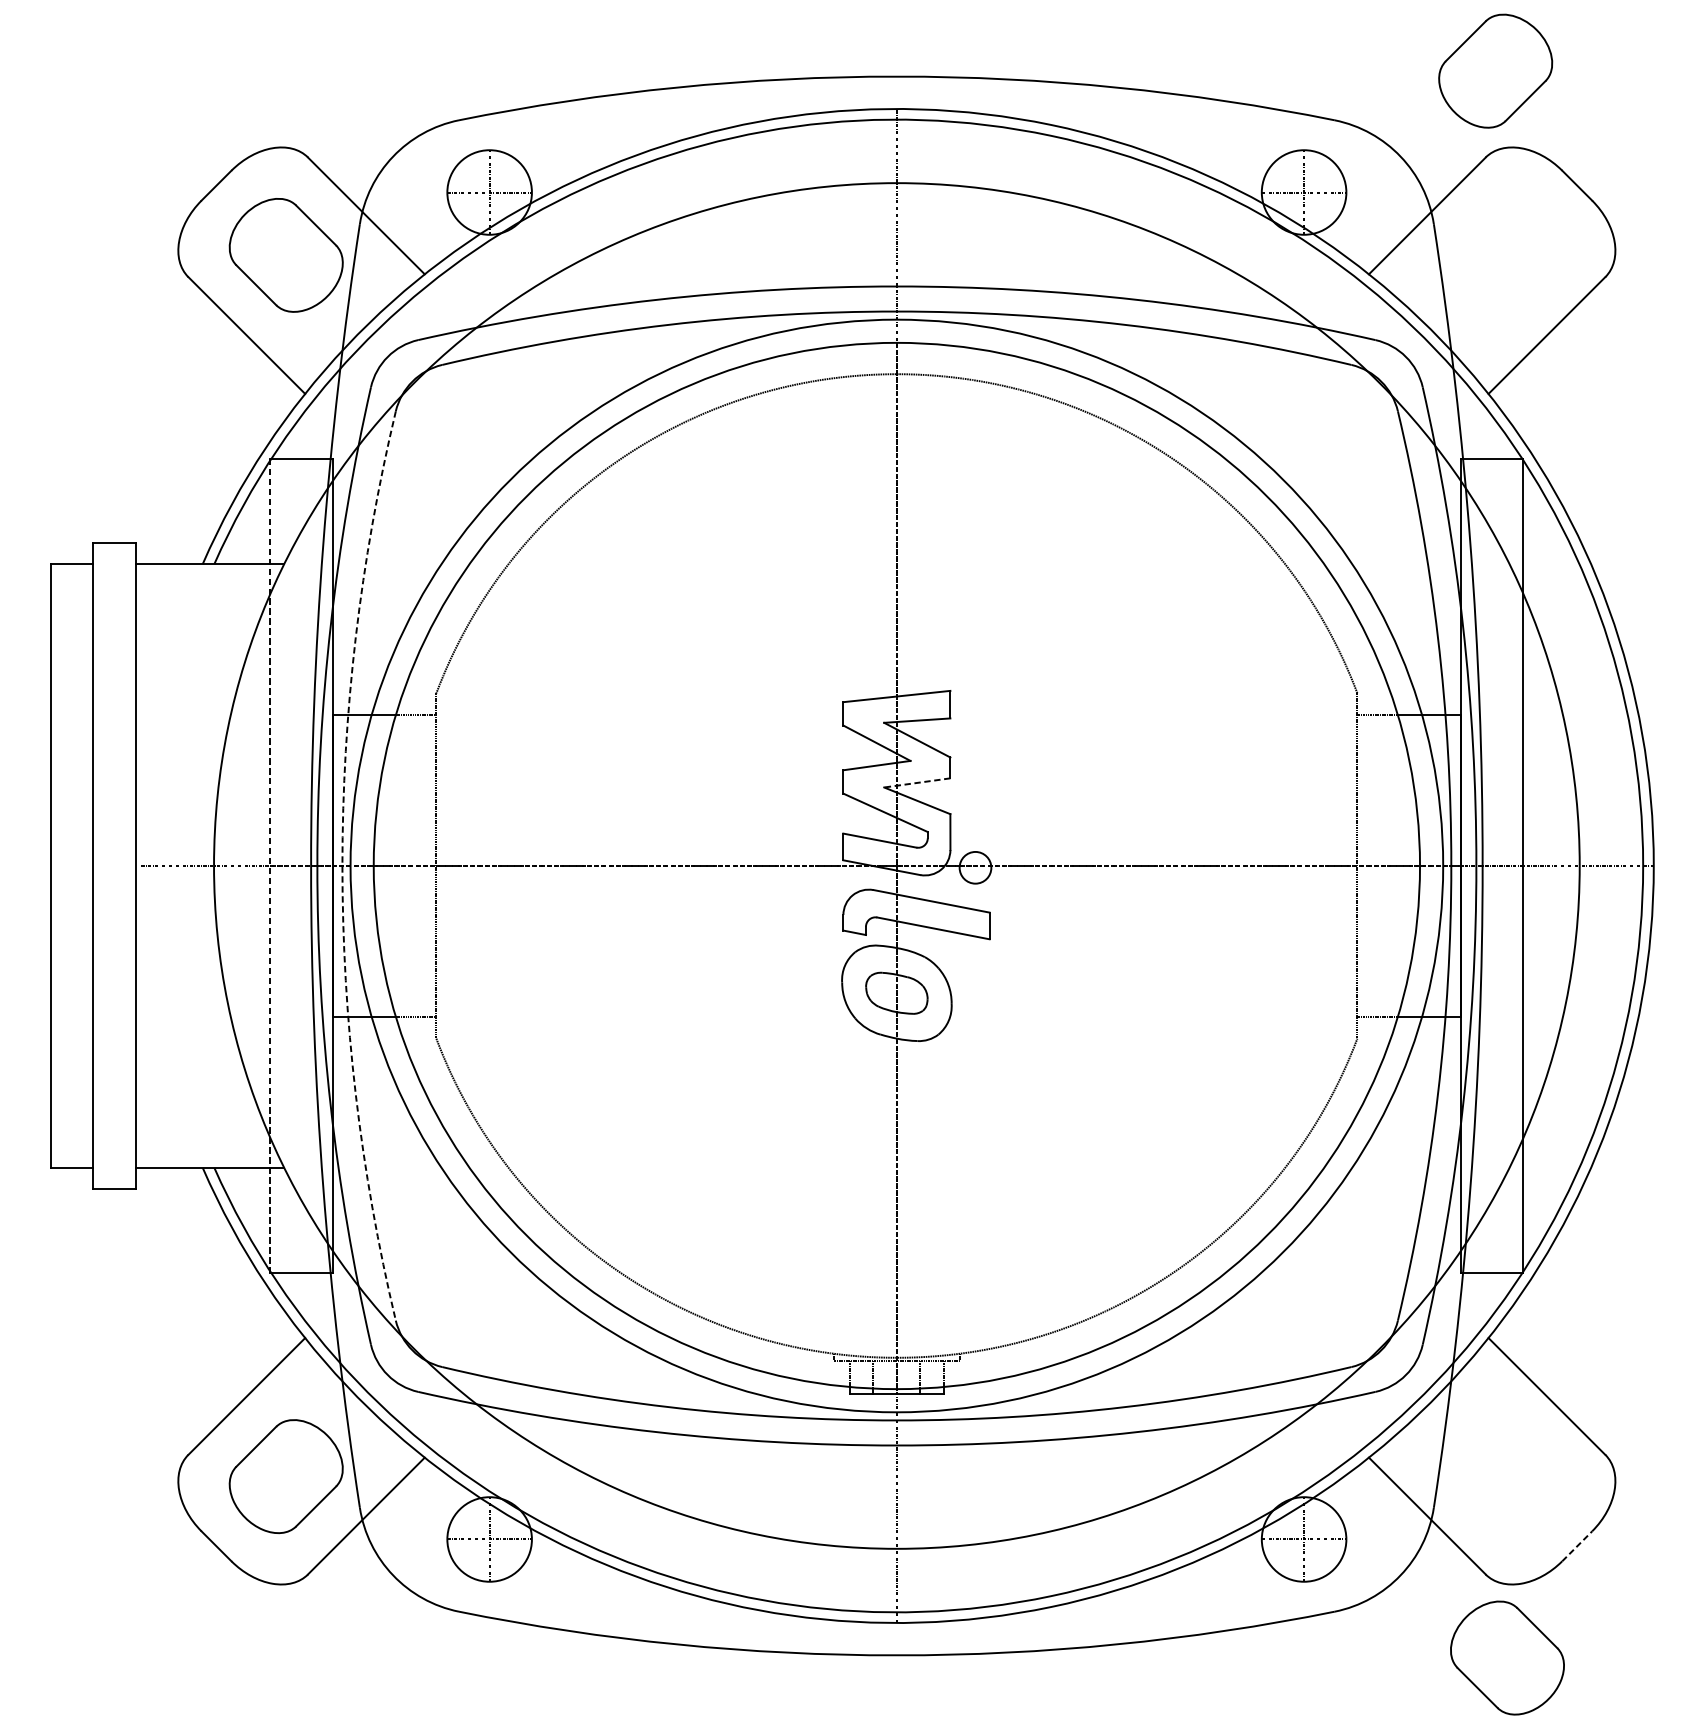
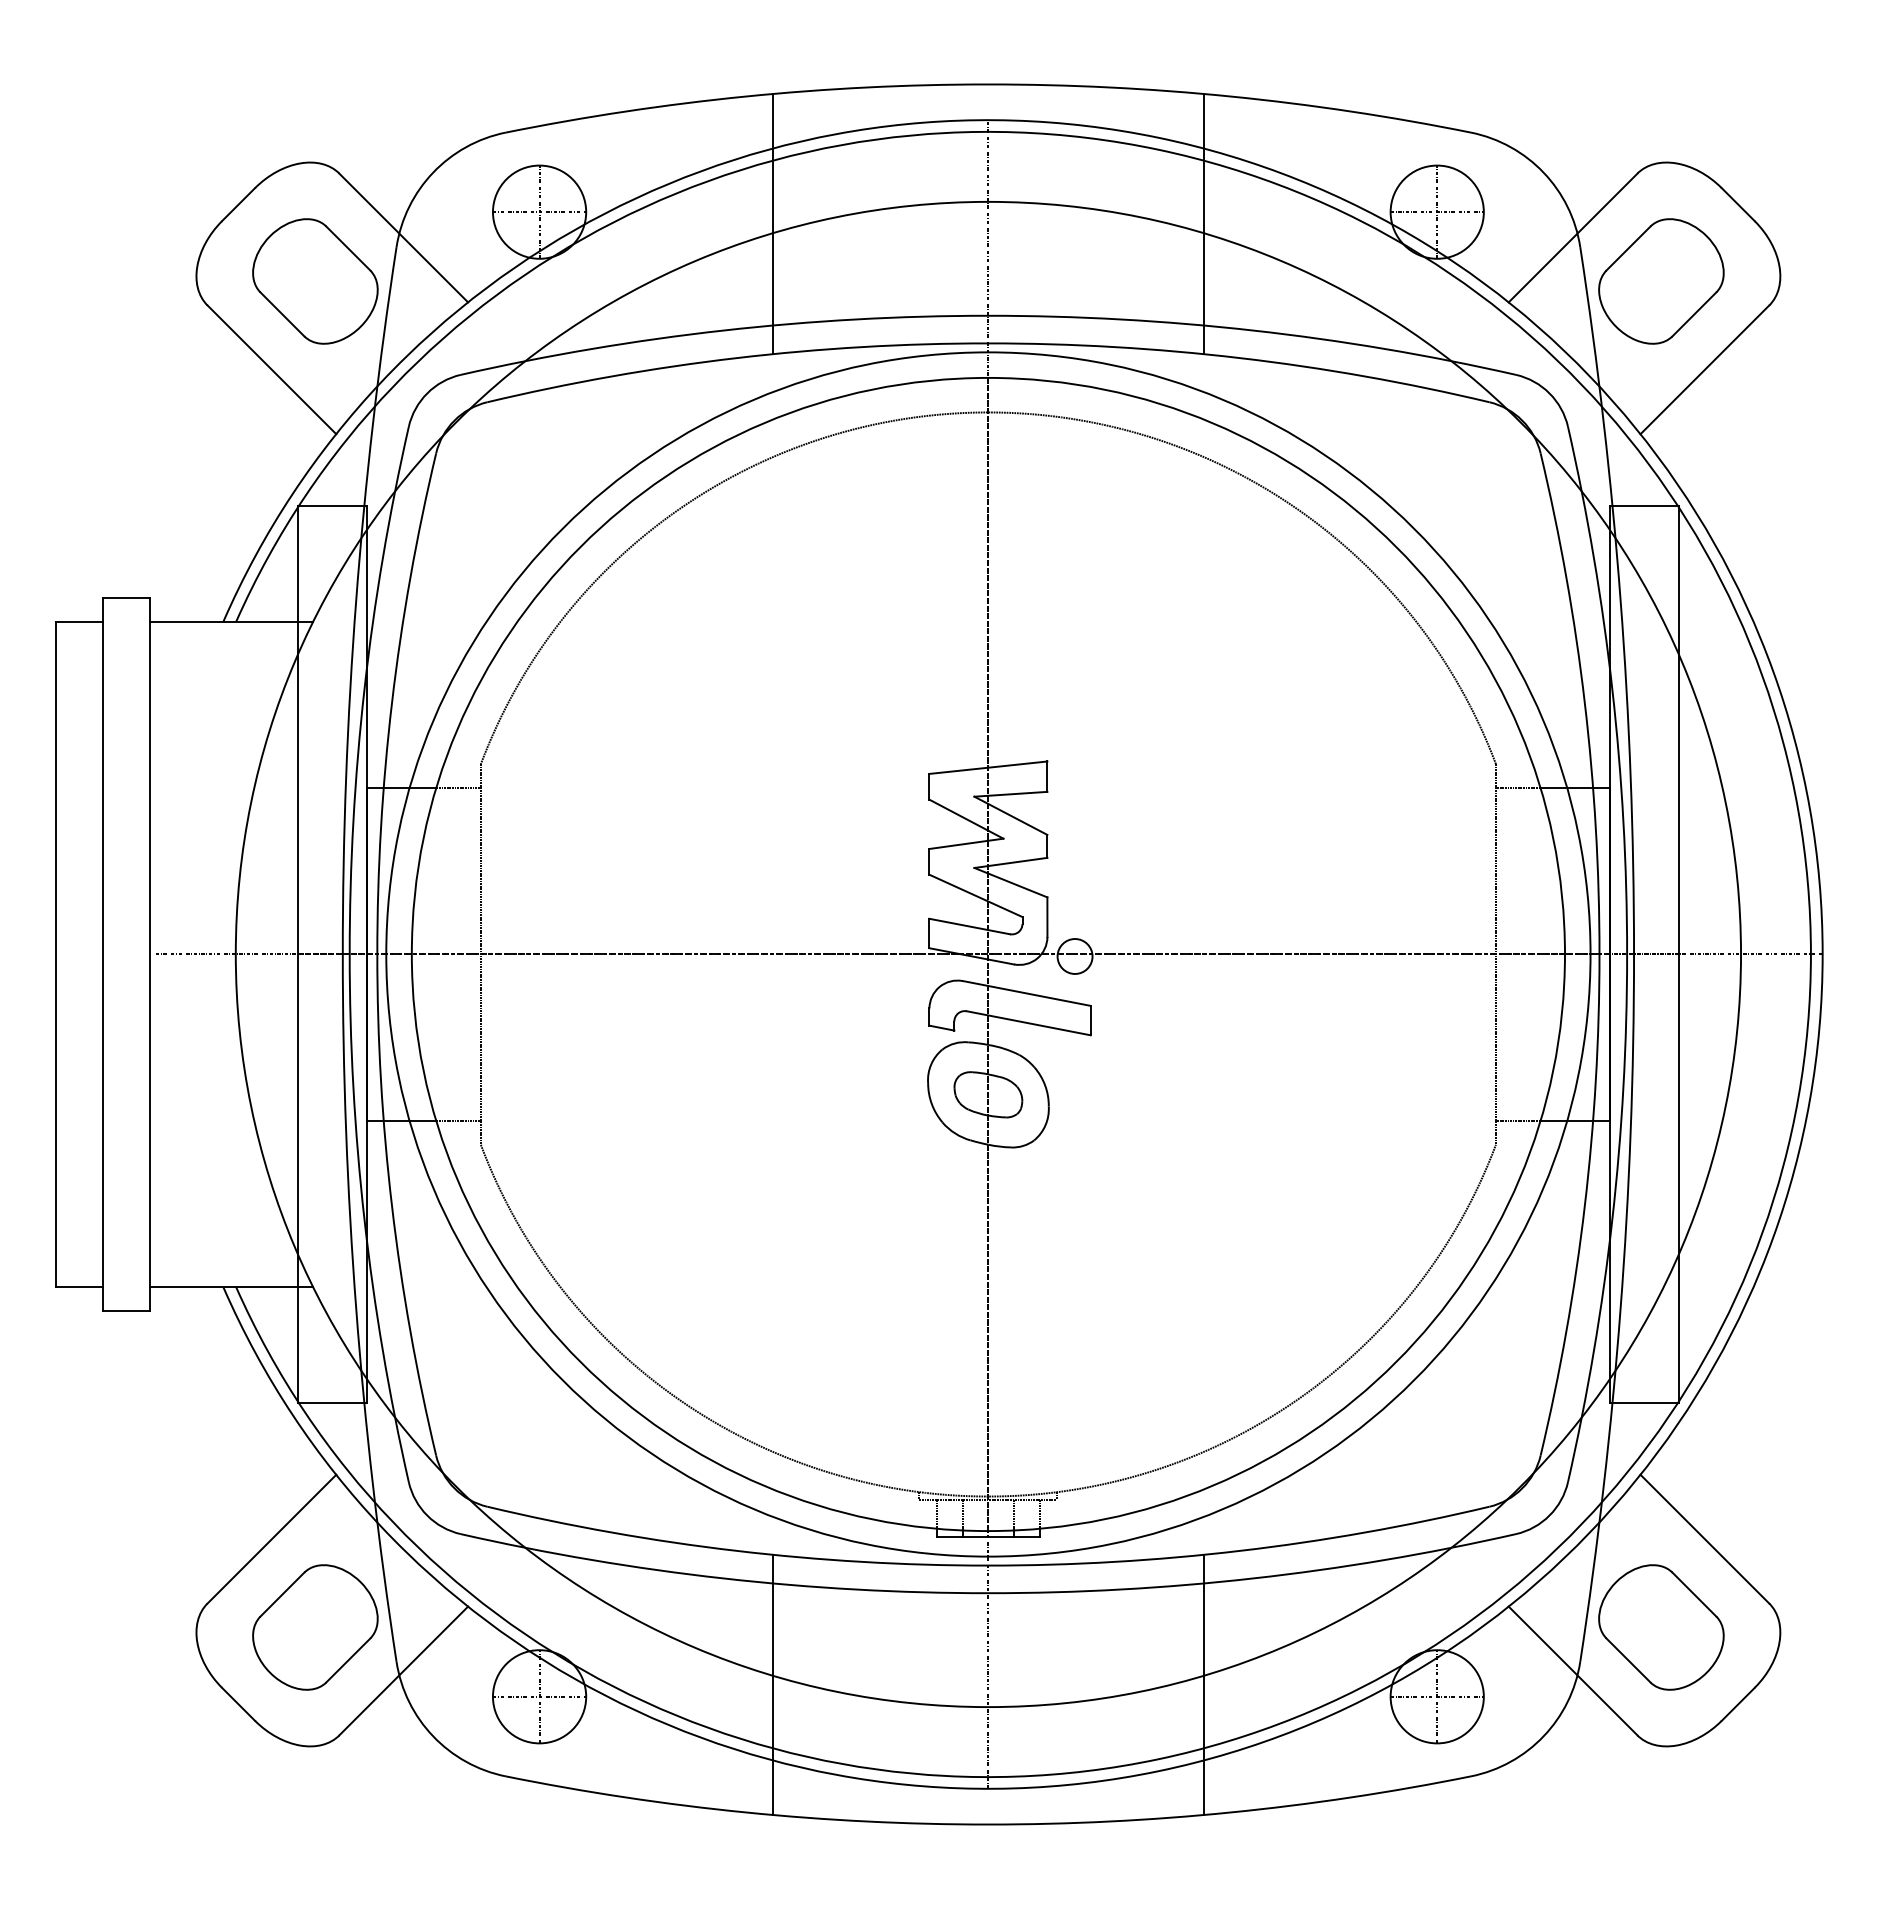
part: (1495, 71) -> (1661, 281), moved
line: (701, 202) -> (773, 223), added
line: (1092, 202) -> (1203, 223), added
line: (916, 782) -> (1010, 862), dashed -> solid
line: (270, 866) -> (297, 954), dashed -> solid
arc: (342, 866) -> (377, 954), dashed -> solid
line: (701, 1528) -> (773, 1684), added
line: (1092, 1528) -> (1203, 1684), added
line: (1577, 1546) -> (1738, 1704), dashed -> solid
part: (1507, 1658) -> (1661, 1627), moved

